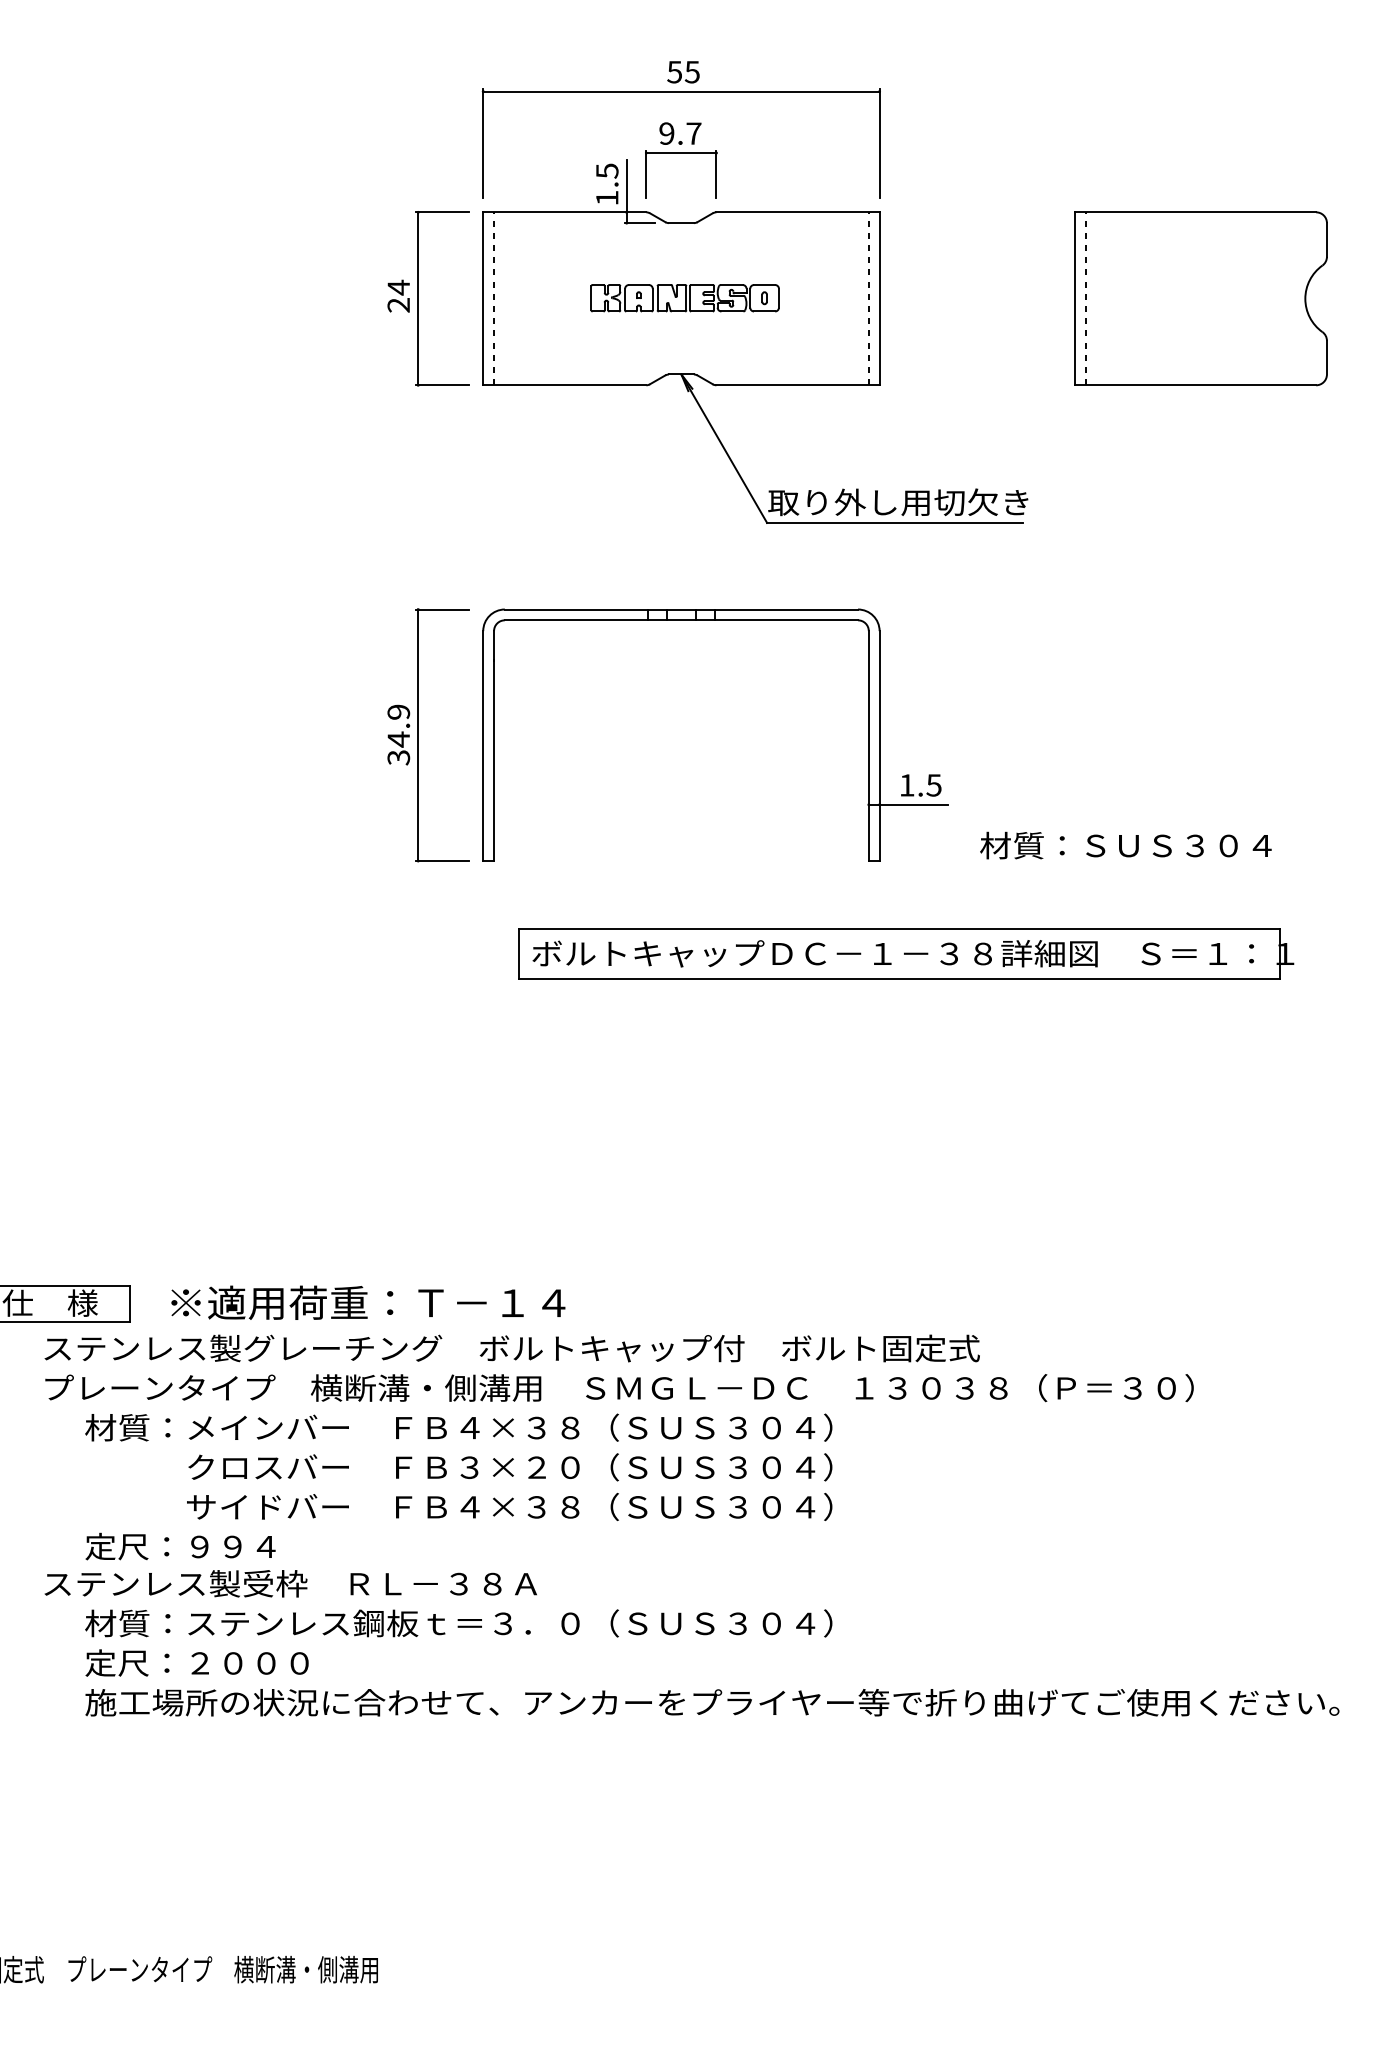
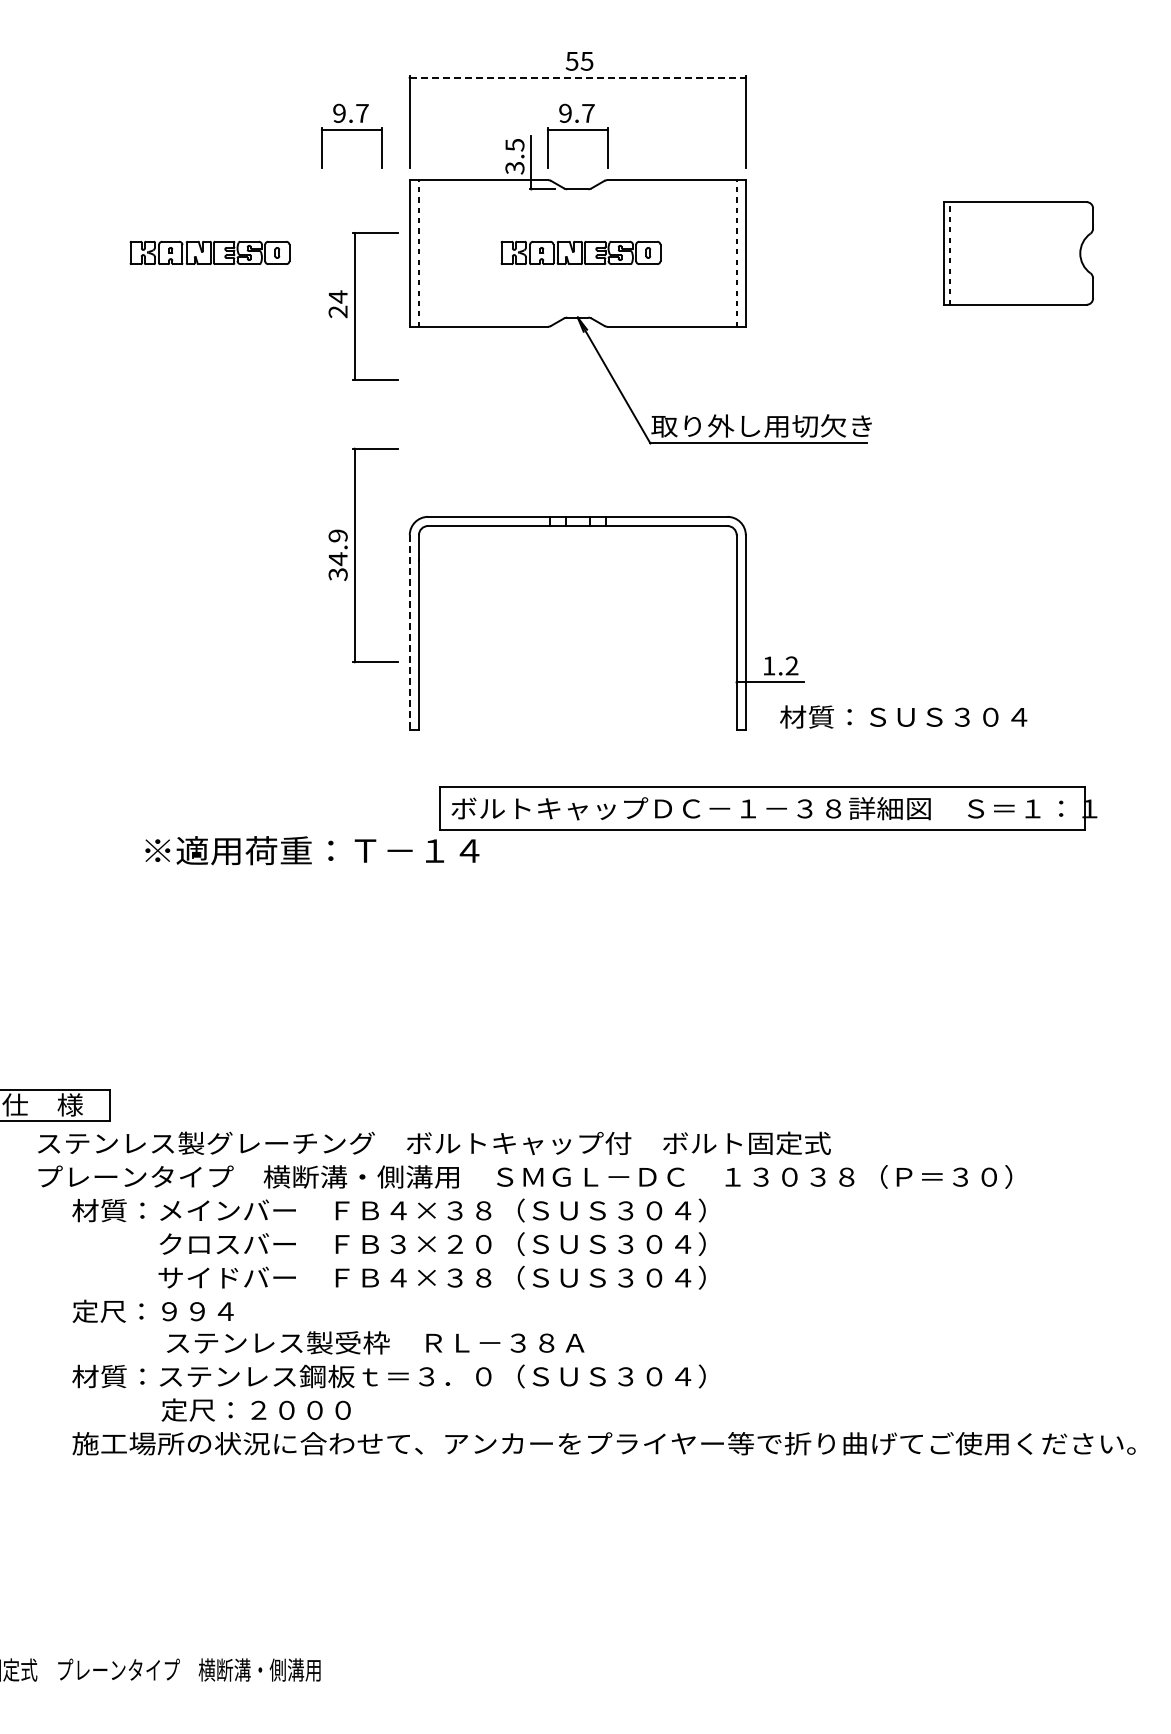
line: (682, 91) -> (578, 77), solid -> dashed
part: (414, 159) -> (351, 135), added
text: (606, 198) -> (514, 168), 1.5 -> 3.5
part: (247, 297) -> (209, 252), added
part: (419, 298) -> (355, 306), moved
part: (1201, 298) -> (1018, 253), size x0.7
part: (419, 735) -> (355, 555), moved
line: (482, 747) -> (409, 633), solid -> dashed
text: (933, 784) -> (791, 665), 1.5 -> 1.2
text: (1125, 844) -> (903, 716), moved
text: (368, 1302) -> (312, 850), moved
text: (290, 1583) -> (375, 1342), moved
text: (196, 1662) -> (255, 1409), moved

